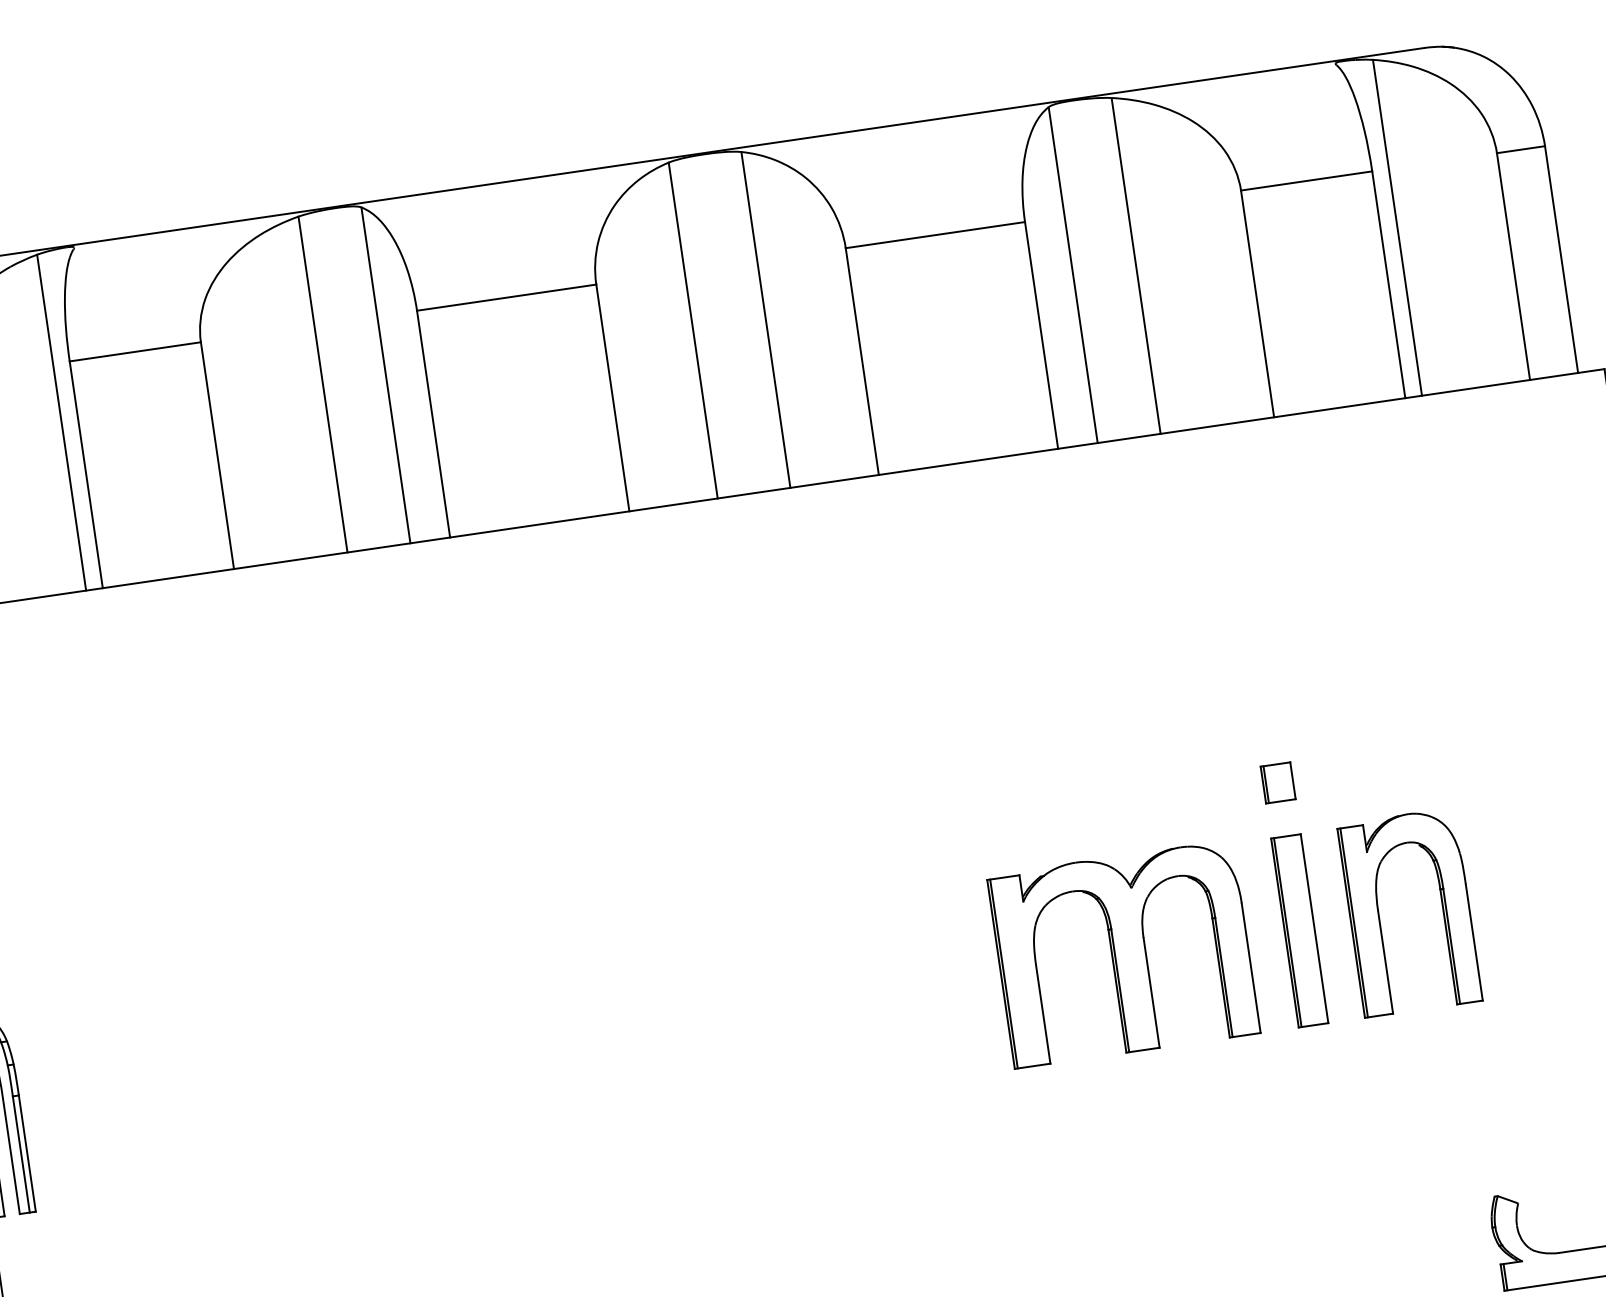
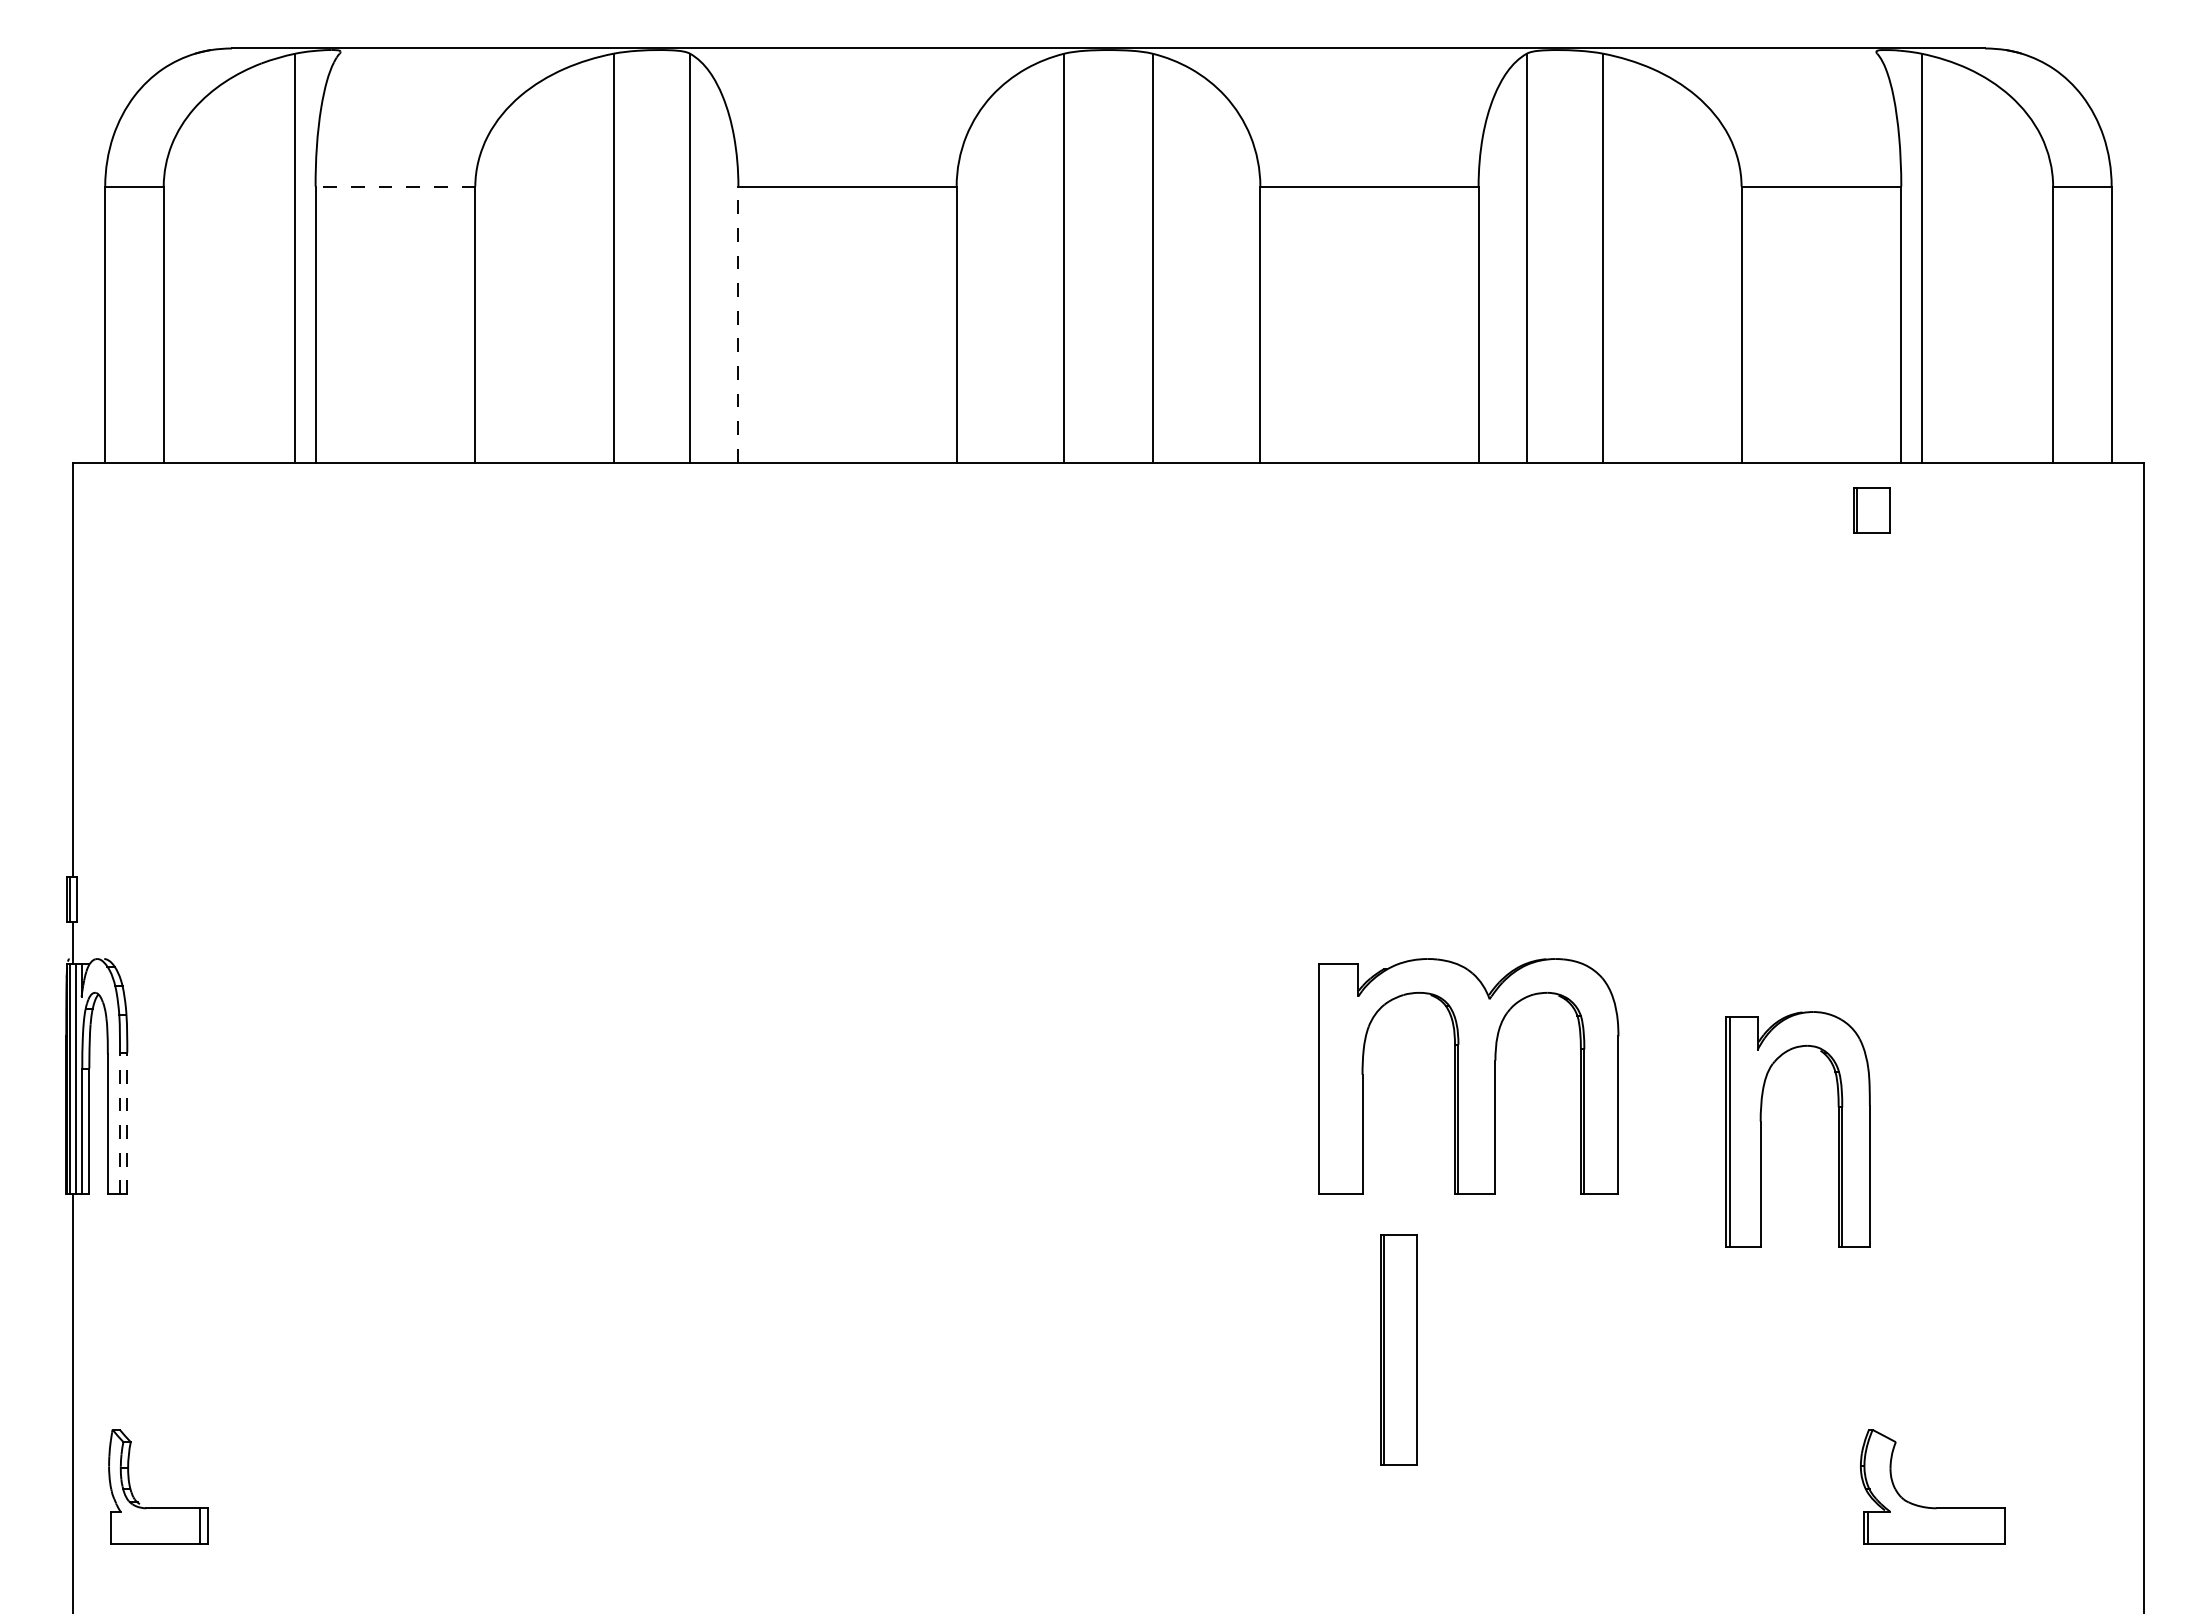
line: (135, 351) -> (395, 186), solid -> dashed
line: (433, 424) -> (738, 324), solid -> dashed
part: (1277, 783) -> (1871, 510), moved
part: (1379, 916) -> (1761, 1129), moved
part: (1299, 930) -> (1398, 1349), moved
line: (1003, 974) -> (1322, 1079), removed
line: (27, 1153) -> (127, 1123), solid -> dashed
line: (20, 1154) -> (119, 1123), solid -> dashed

